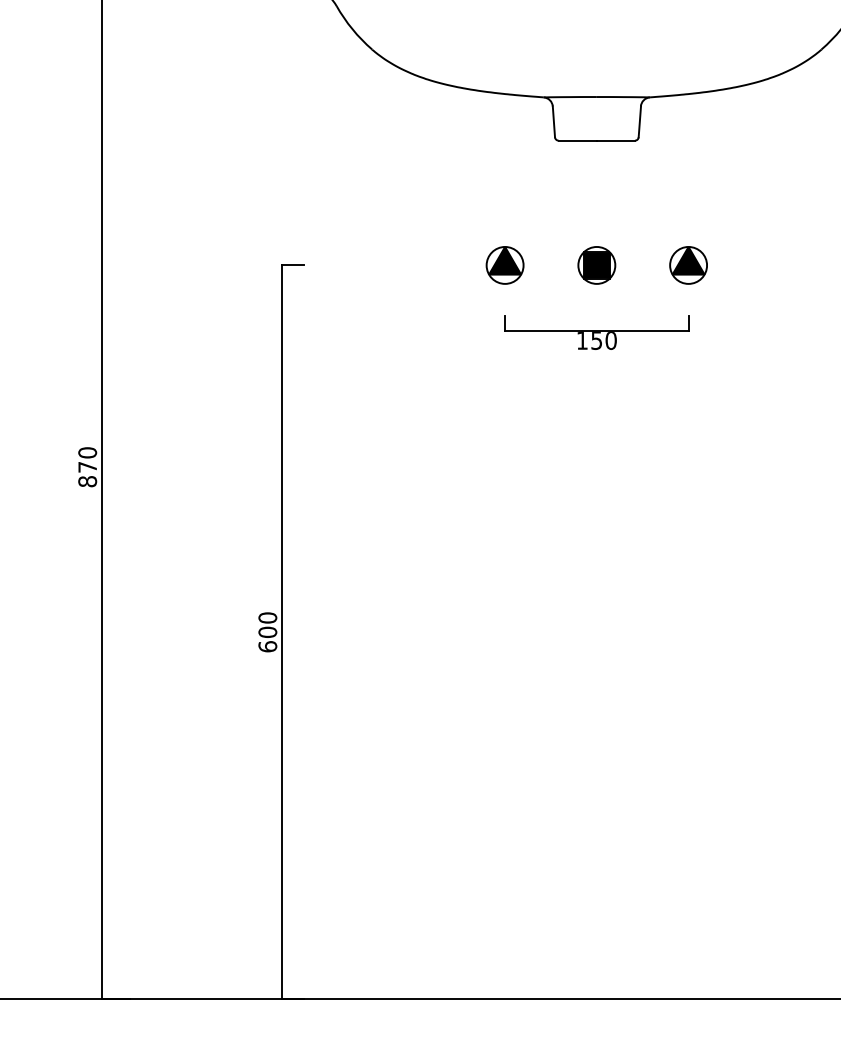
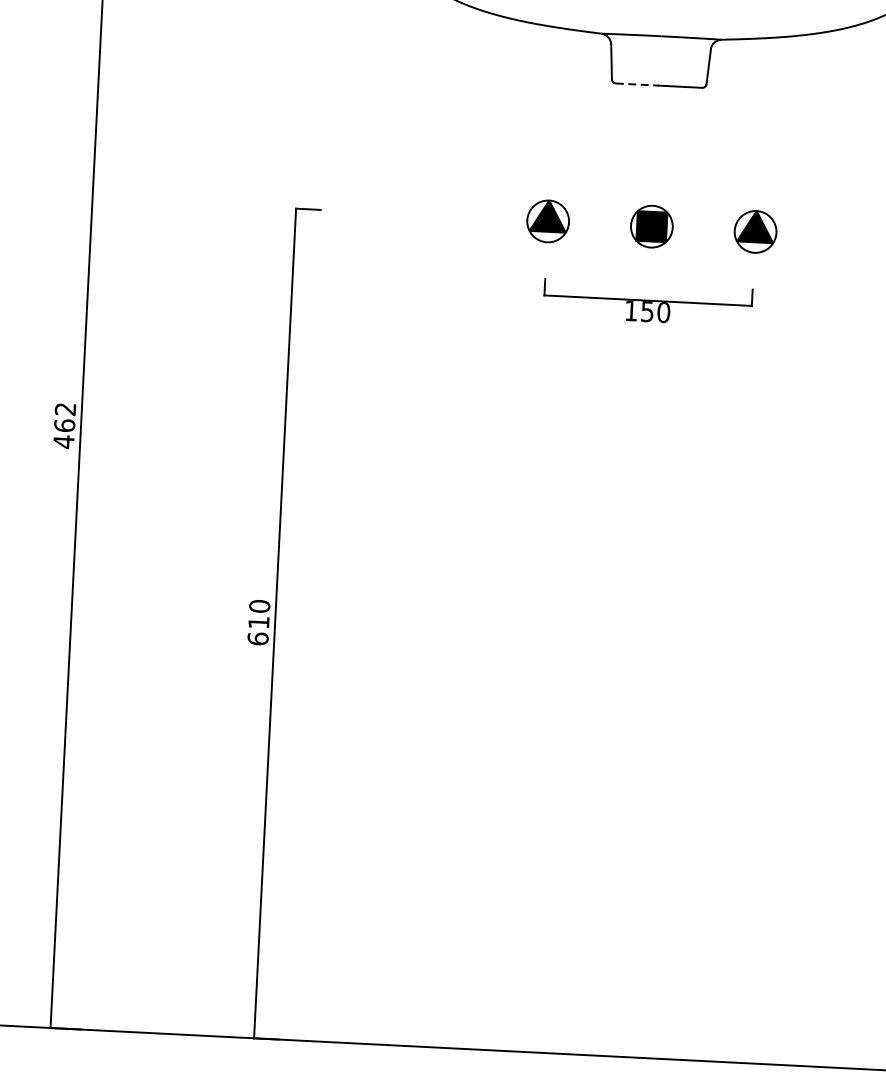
line: (578, 140) -> (638, 84), solid -> dashed
text: (87, 467) -> (64, 425), 870 -> 462
text: (267, 631) -> (258, 621), 600 -> 610

